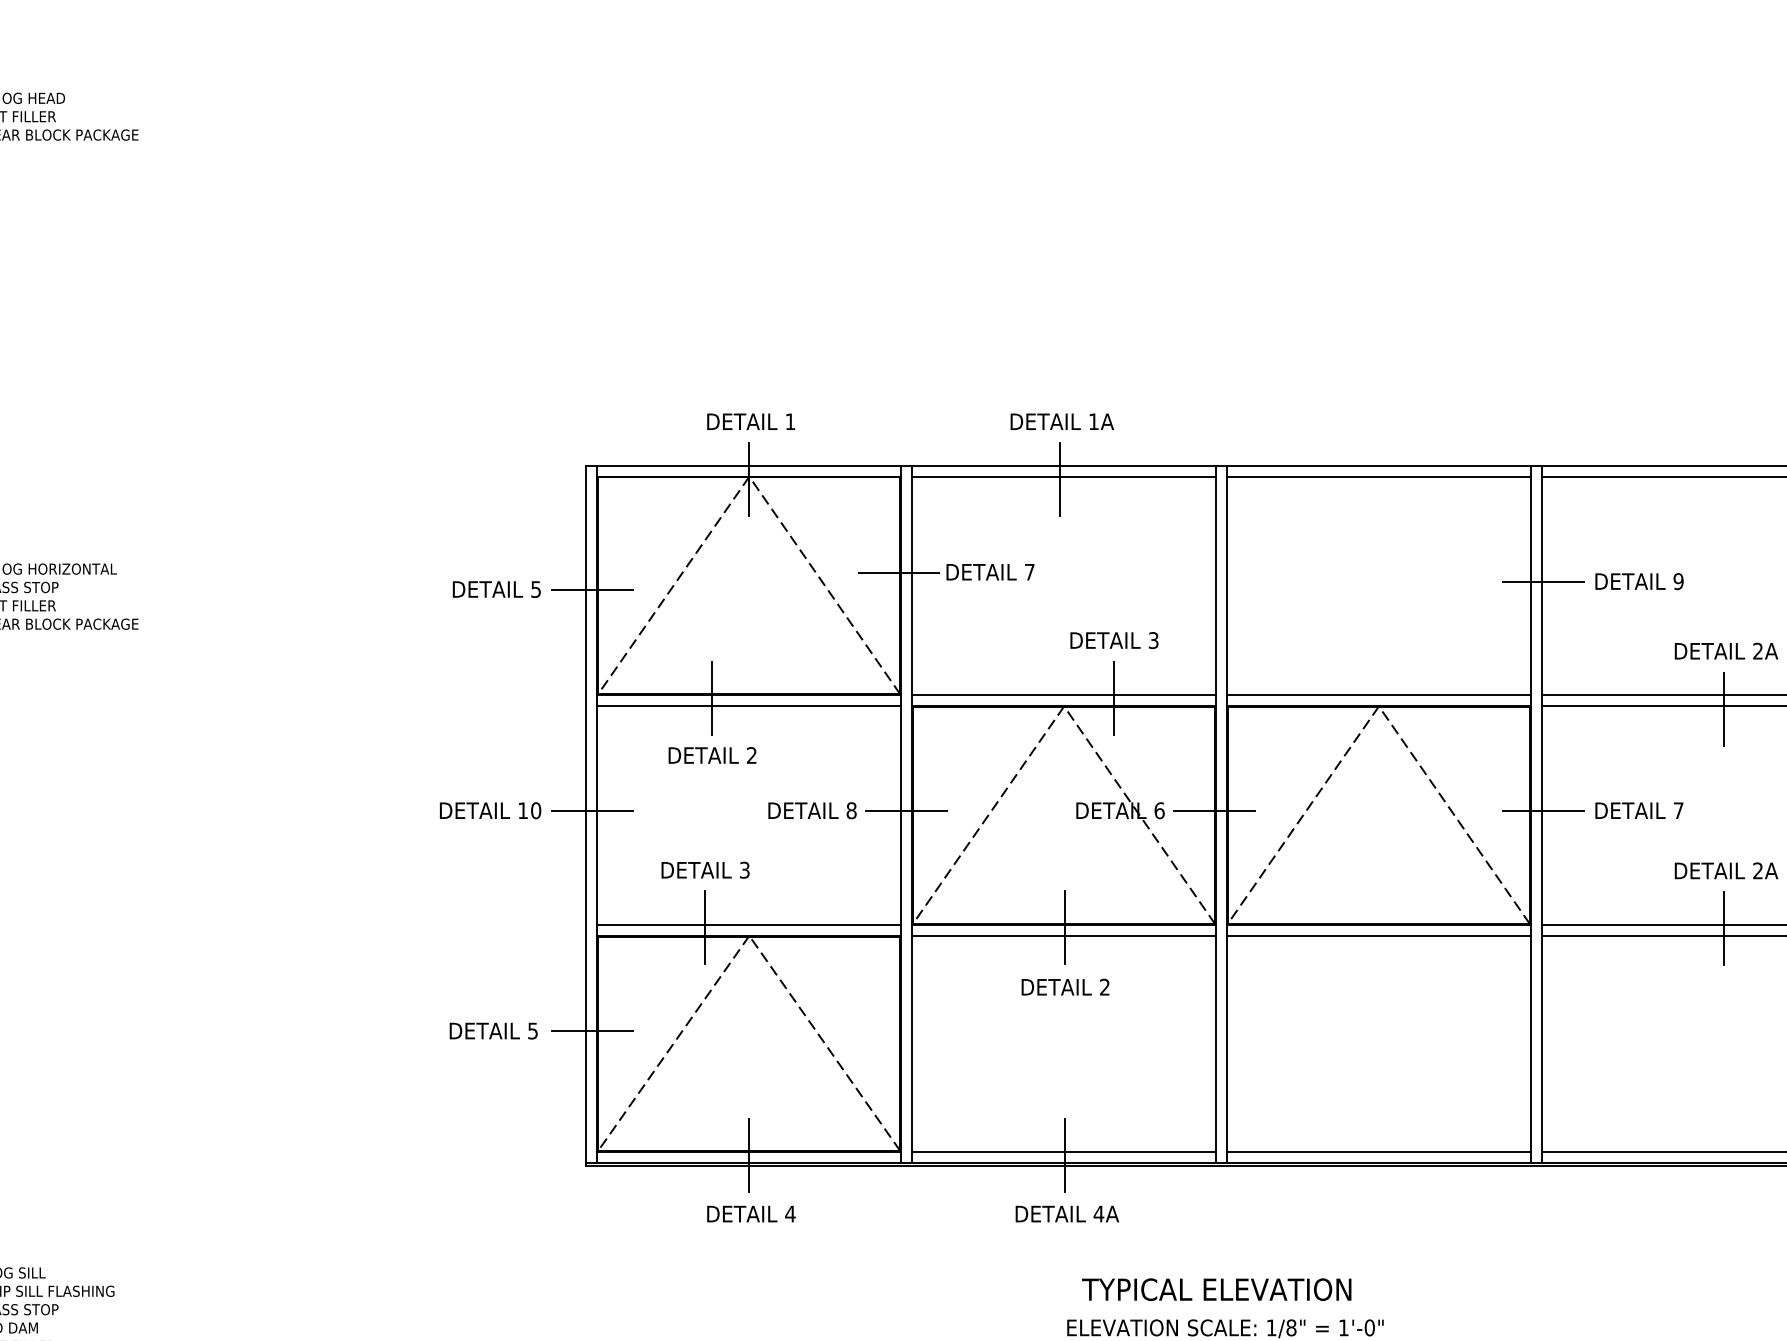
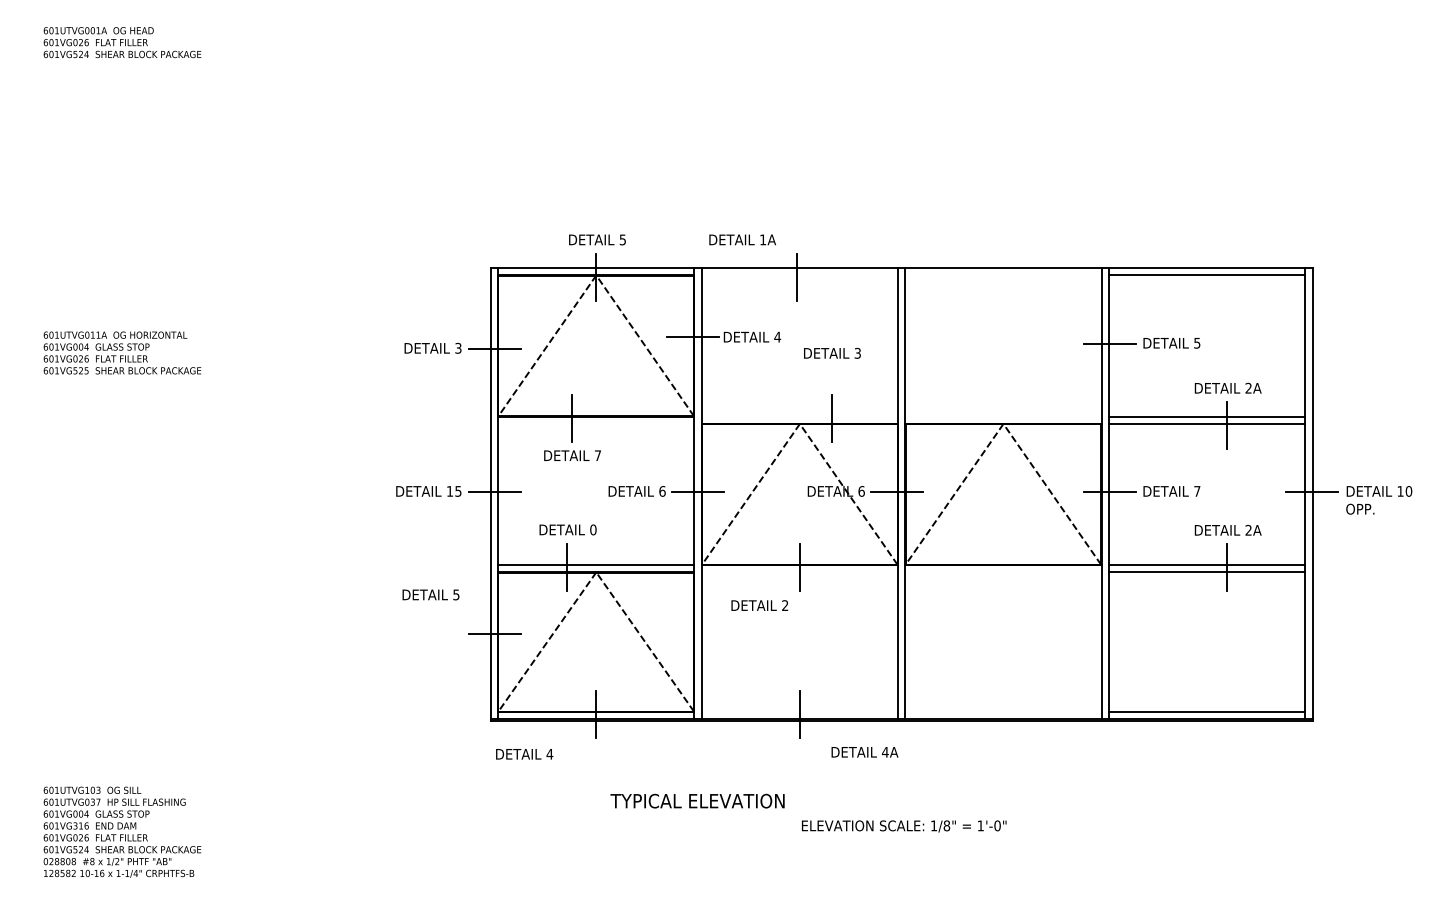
text: (789, 421) -> (622, 239), 1 -> 5
text: (1061, 421) -> (742, 239), moved
line: (1063, 476) -> (799, 275), removed
line: (1378, 476) -> (1003, 275), removed
text: (1029, 571) -> (777, 336), 7 -> 4
text: (1678, 580) -> (1197, 342), 9 -> 5
text: (536, 588) -> (458, 347), 5 -> 3
text: (1114, 639) -> (832, 352), moved
line: (1063, 694) -> (799, 416), removed
line: (1378, 694) -> (1003, 416), removed
line: (748, 705) -> (595, 423), removed
text: (751, 755) -> (597, 455), 2 -> 7
text: (536, 810) -> (458, 491), 10 -> 15
text: (851, 810) -> (662, 491), 8 -> 6
text: (744, 869) -> (593, 529), 3 -> 0
line: (1063, 936) -> (799, 572), removed
line: (1378, 936) -> (1003, 572), removed
text: (1065, 987) -> (759, 605), moved
text: (492, 1030) -> (430, 594), moved
line: (1063, 1152) -> (799, 712), removed
line: (1378, 1152) -> (1003, 712), removed
text: (751, 1214) -> (524, 754), moved
text: (1066, 1214) -> (864, 752), moved
text: (1216, 1288) -> (697, 800), moved

